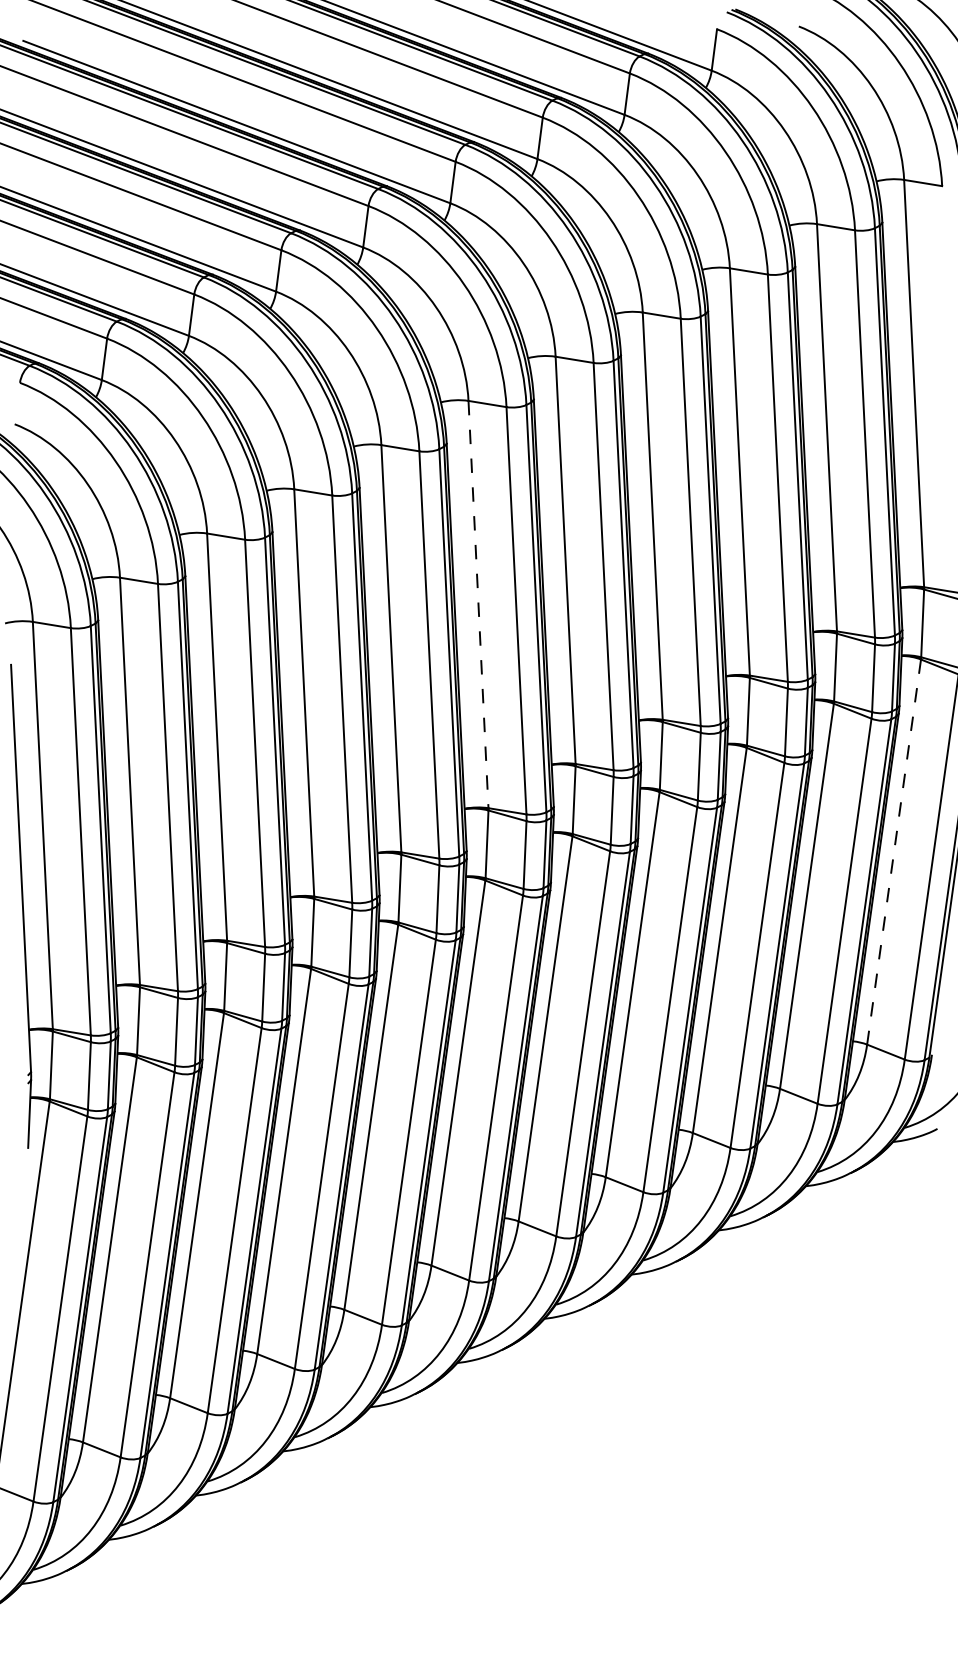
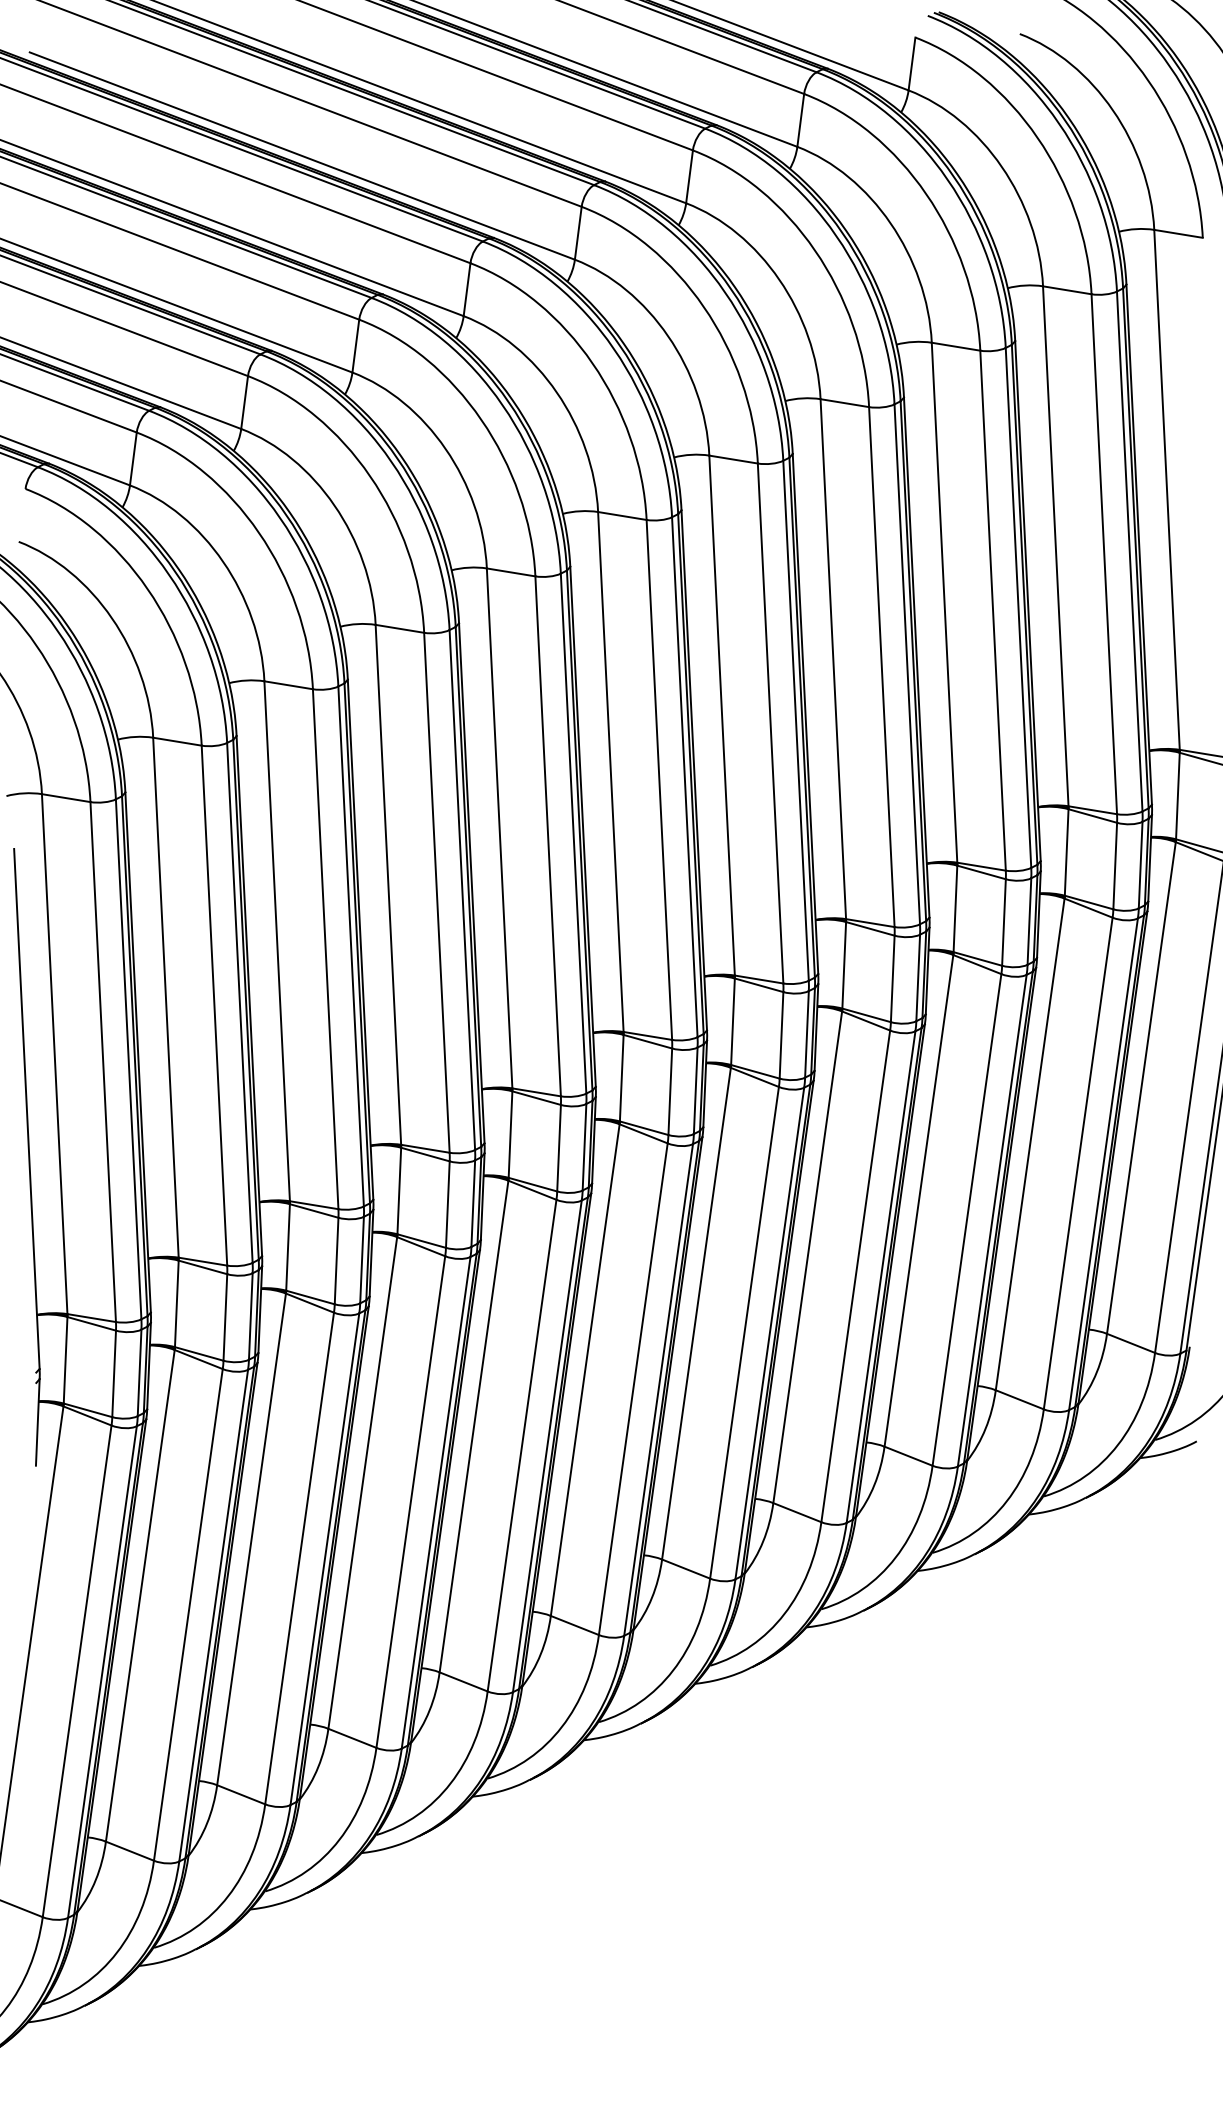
line: (478, 604) -> (610, 772), dashed -> solid
line: (894, 852) -> (1141, 1088), dashed -> solid

